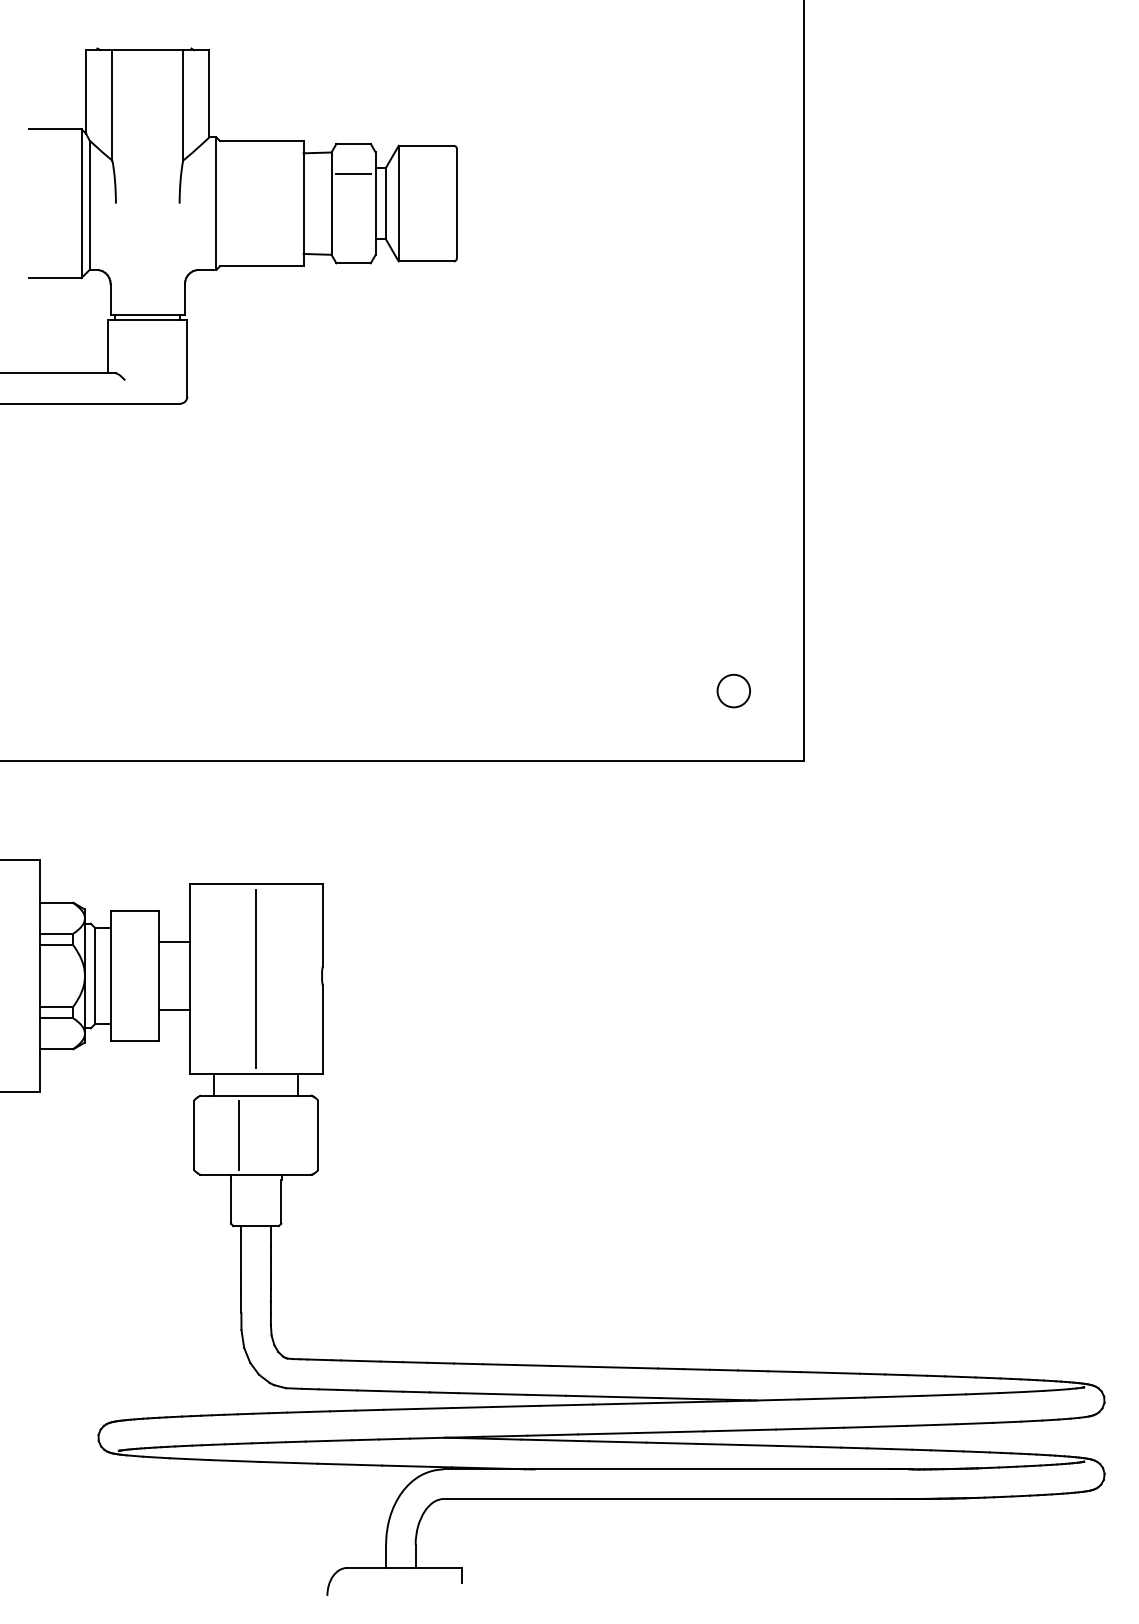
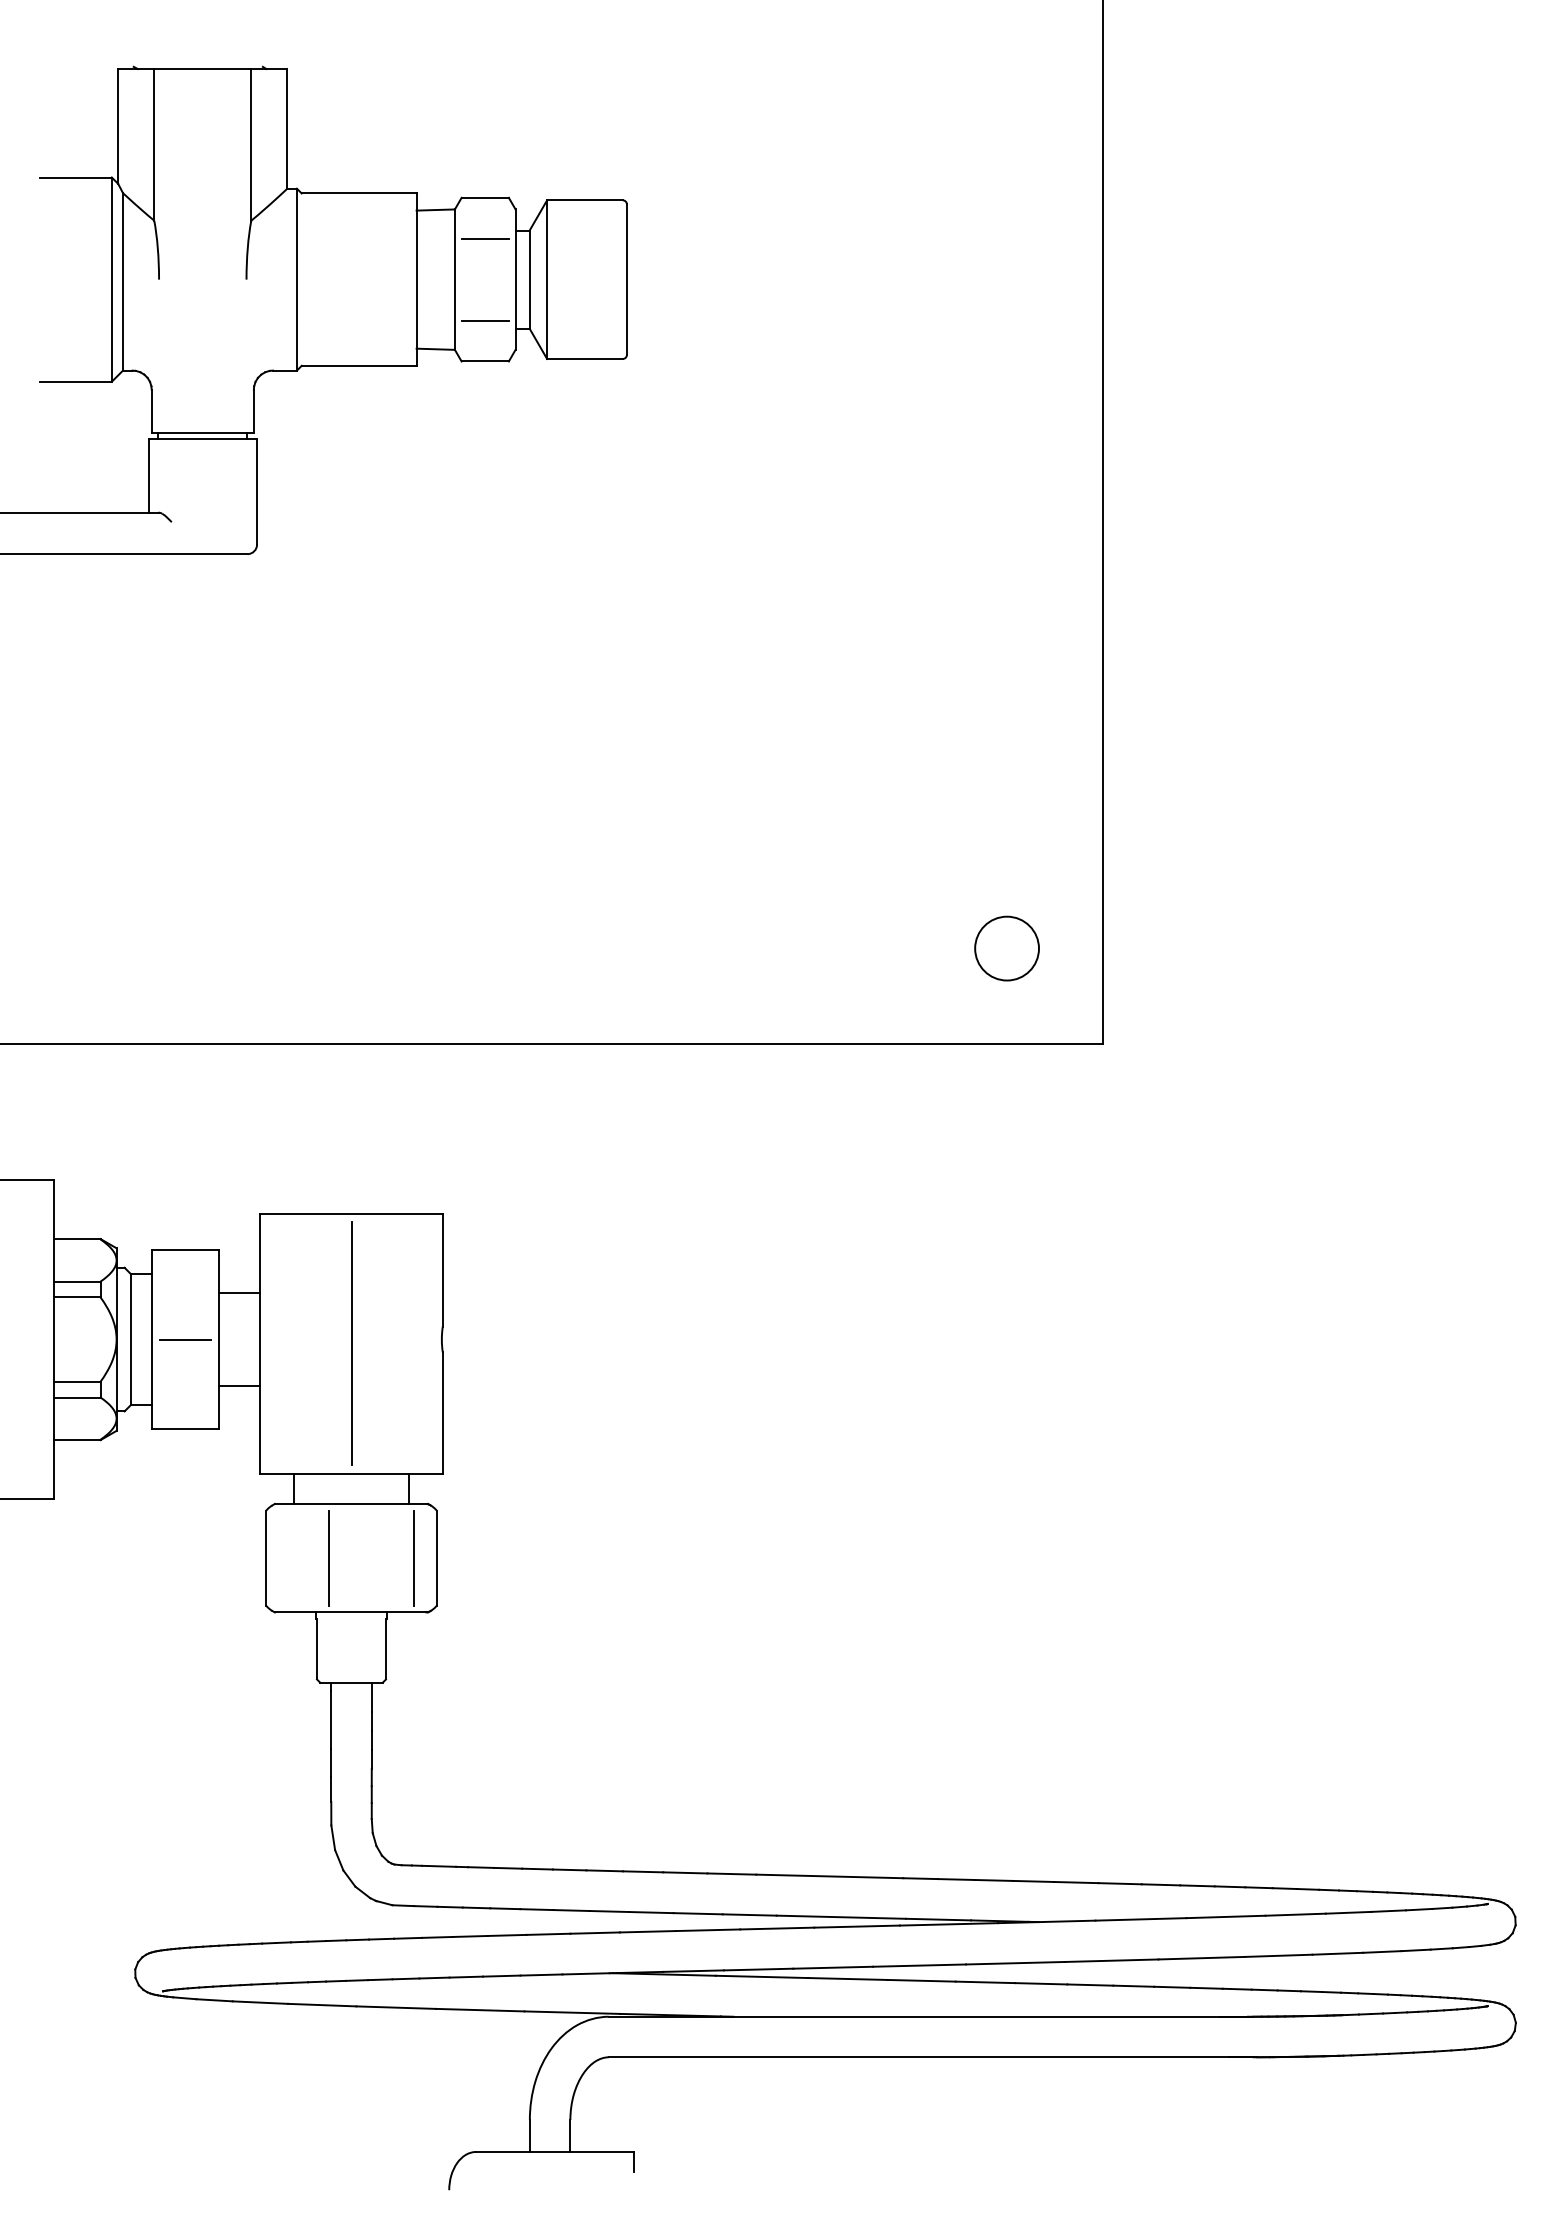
line: (353, 233) -> (484, 320), added
circle: (733, 691) -> (1006, 948), size x1.43
line: (134, 975) -> (184, 1339), added
line: (302, 1134) -> (414, 1557), added

